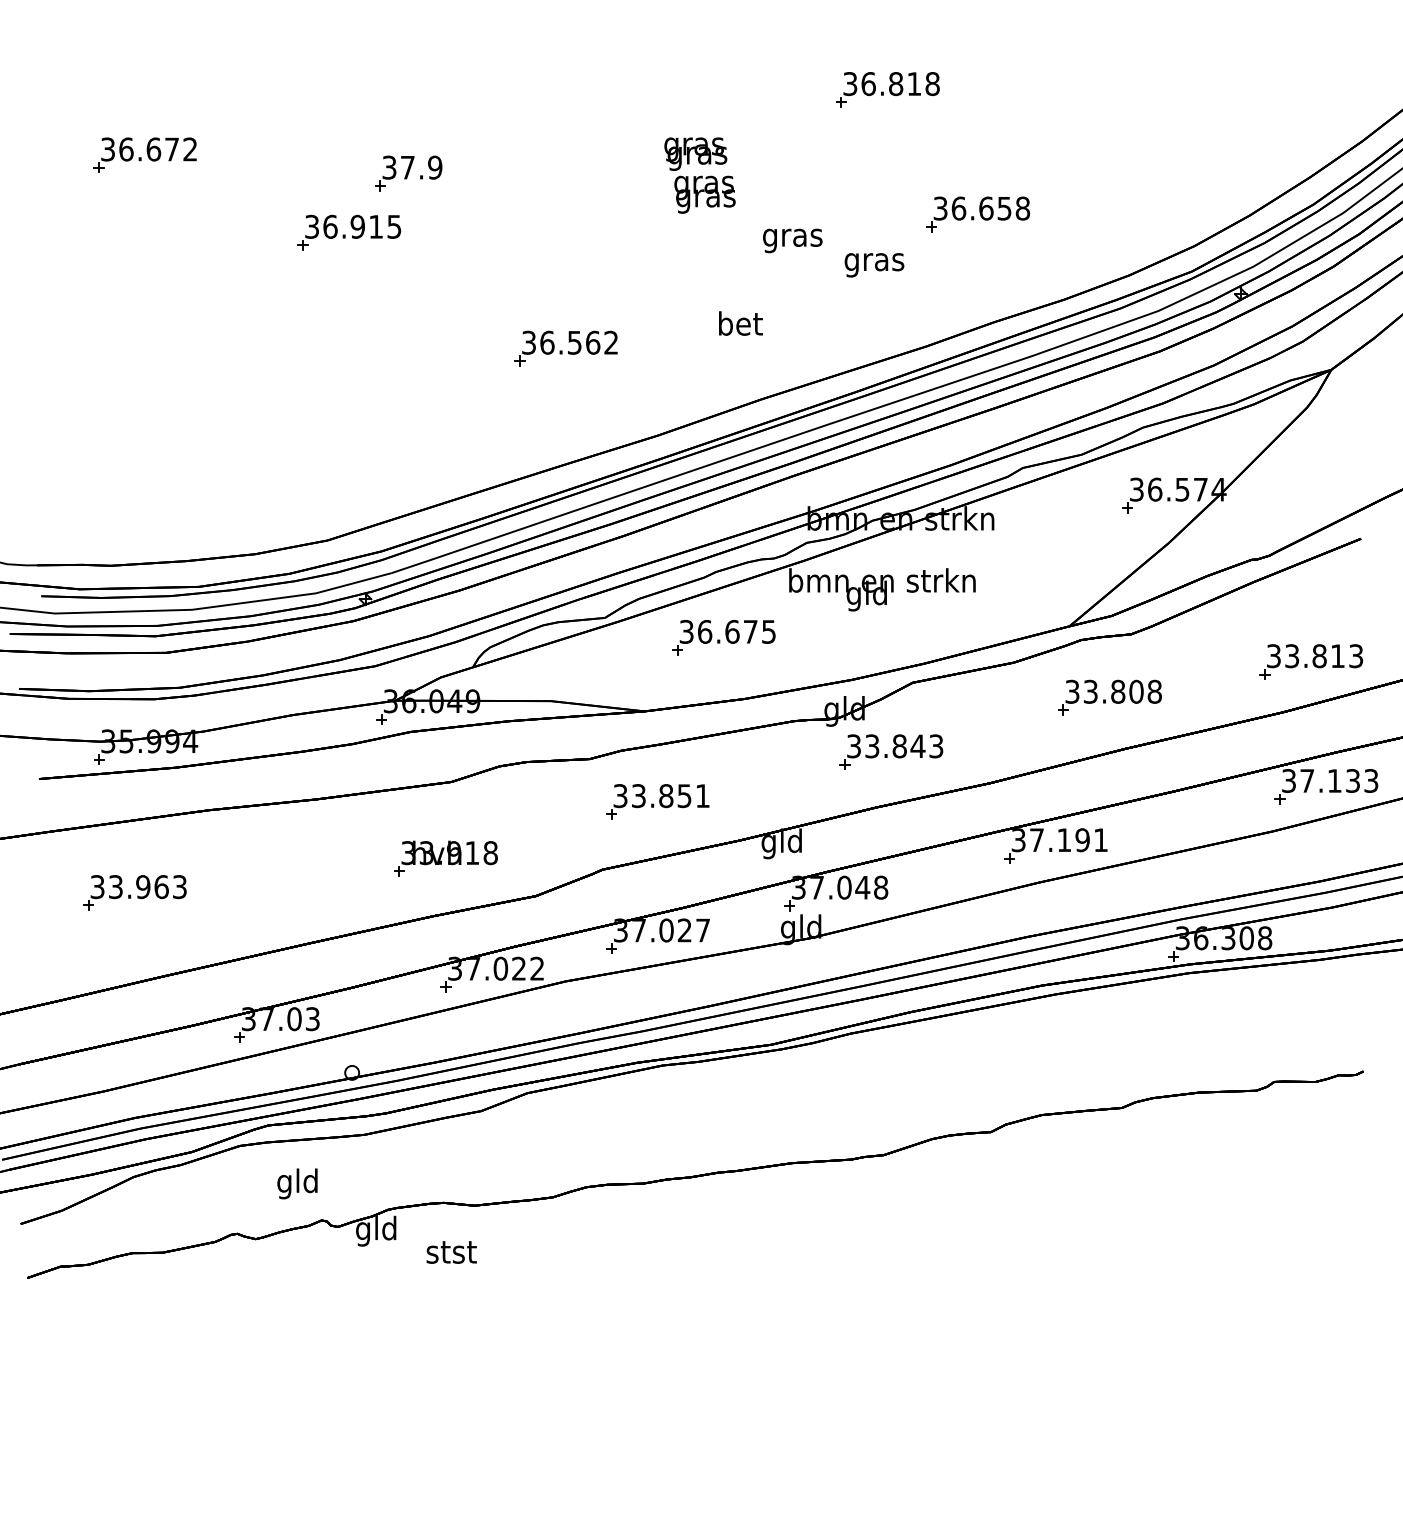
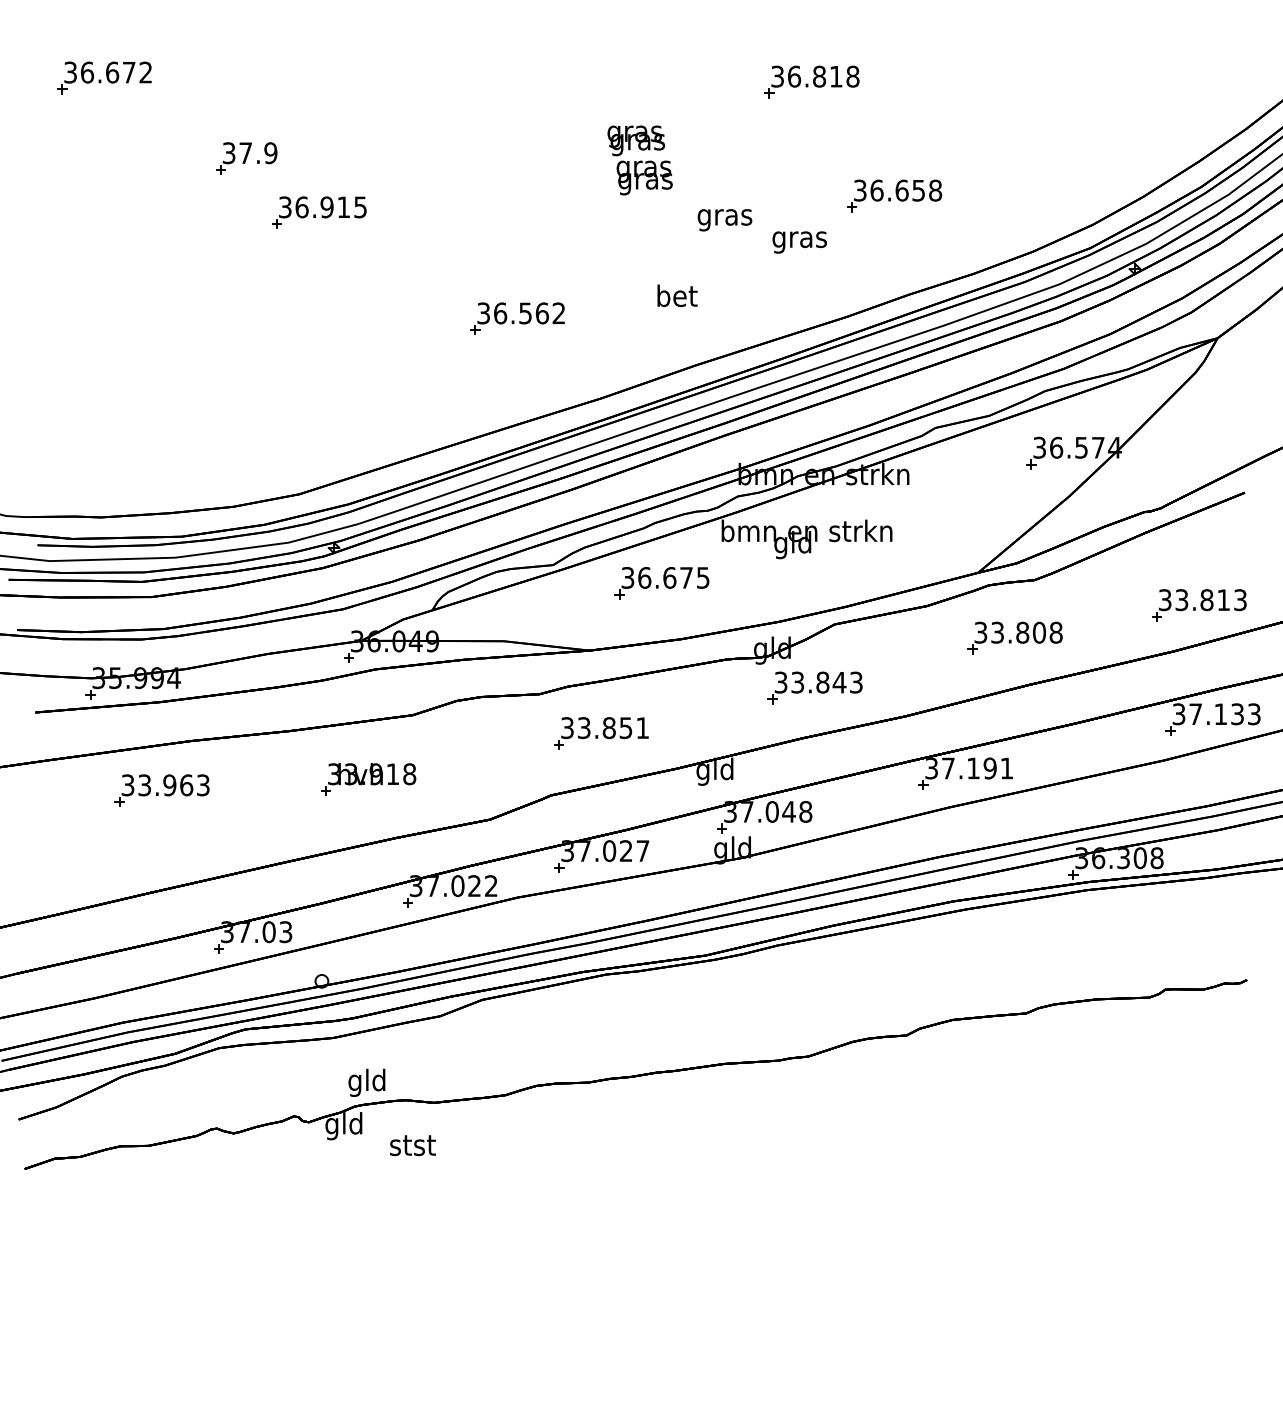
part: (145, 154) -> (104, 77), moved
part: (408, 173) -> (246, 158), moved
part: (445, 858) -> (368, 779), moved
part: (134, 892) -> (161, 790), moved
text: (297, 1183) -> (366, 1082), moved

